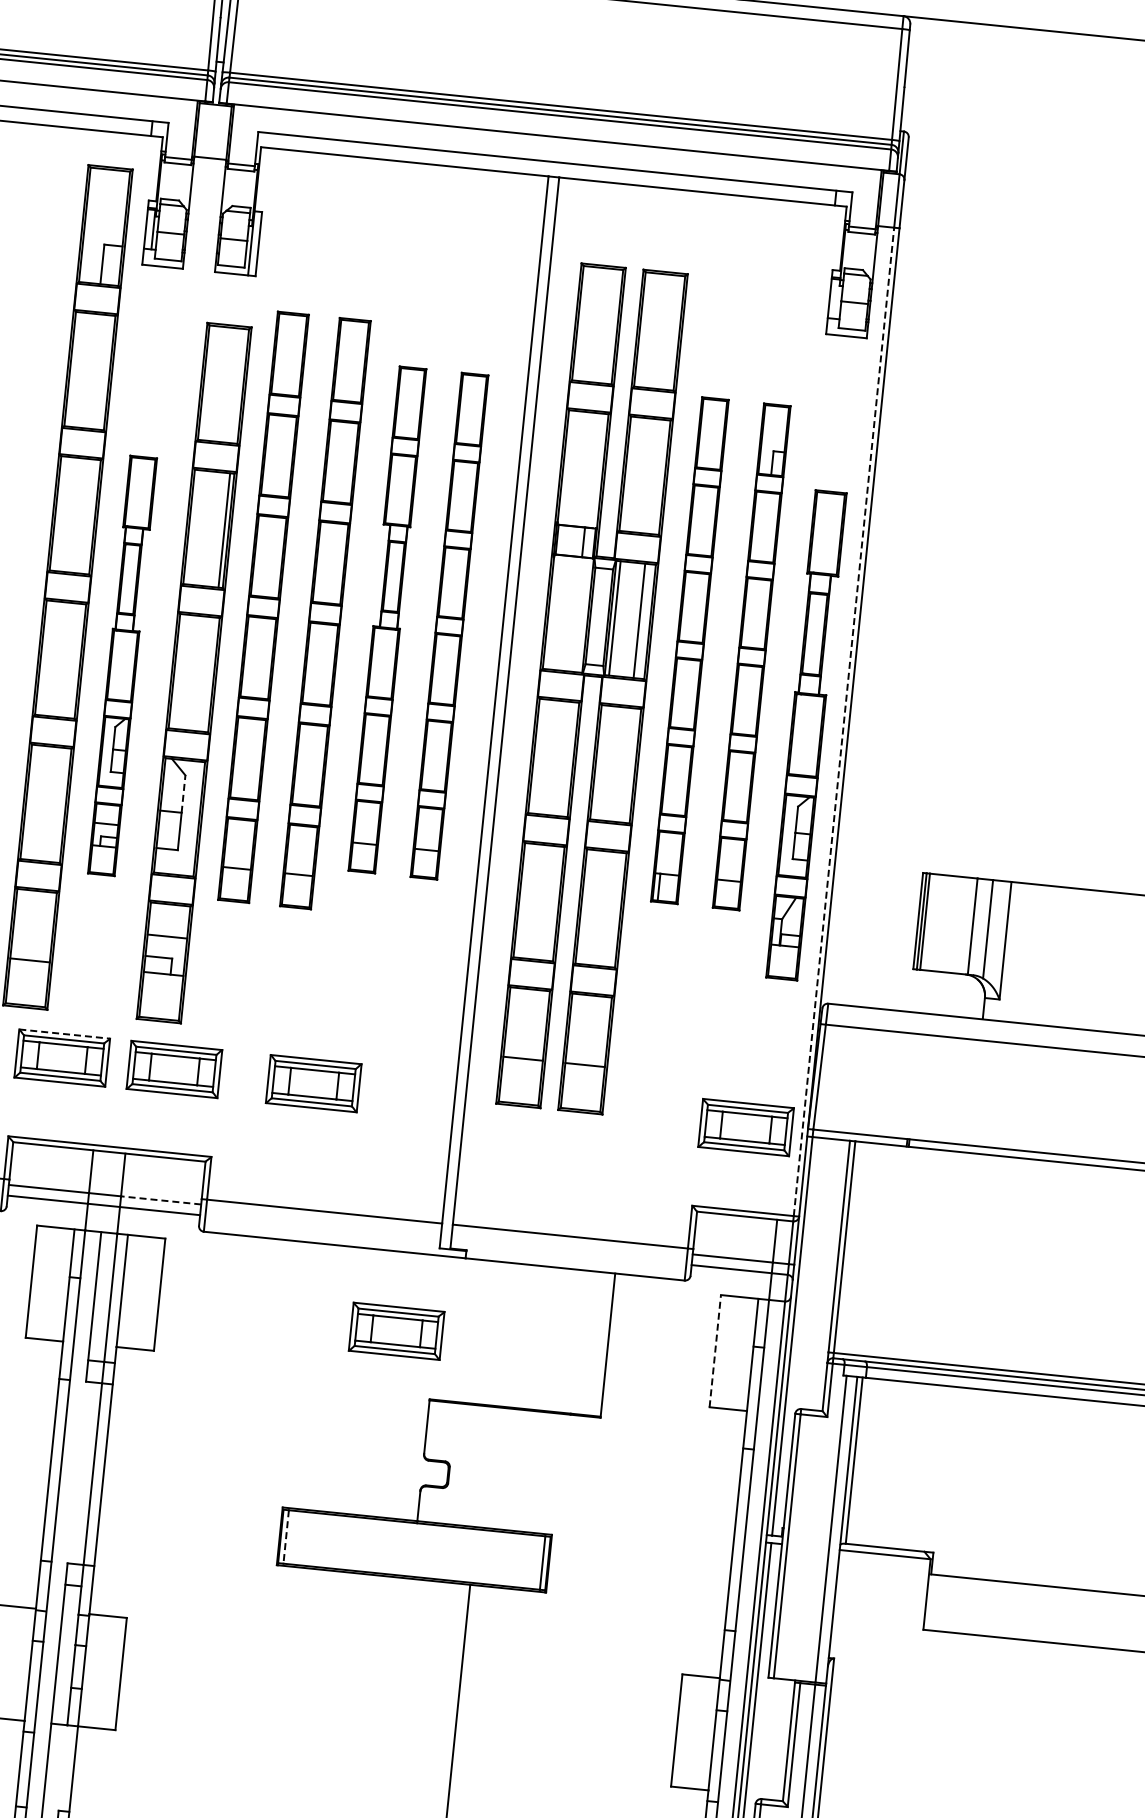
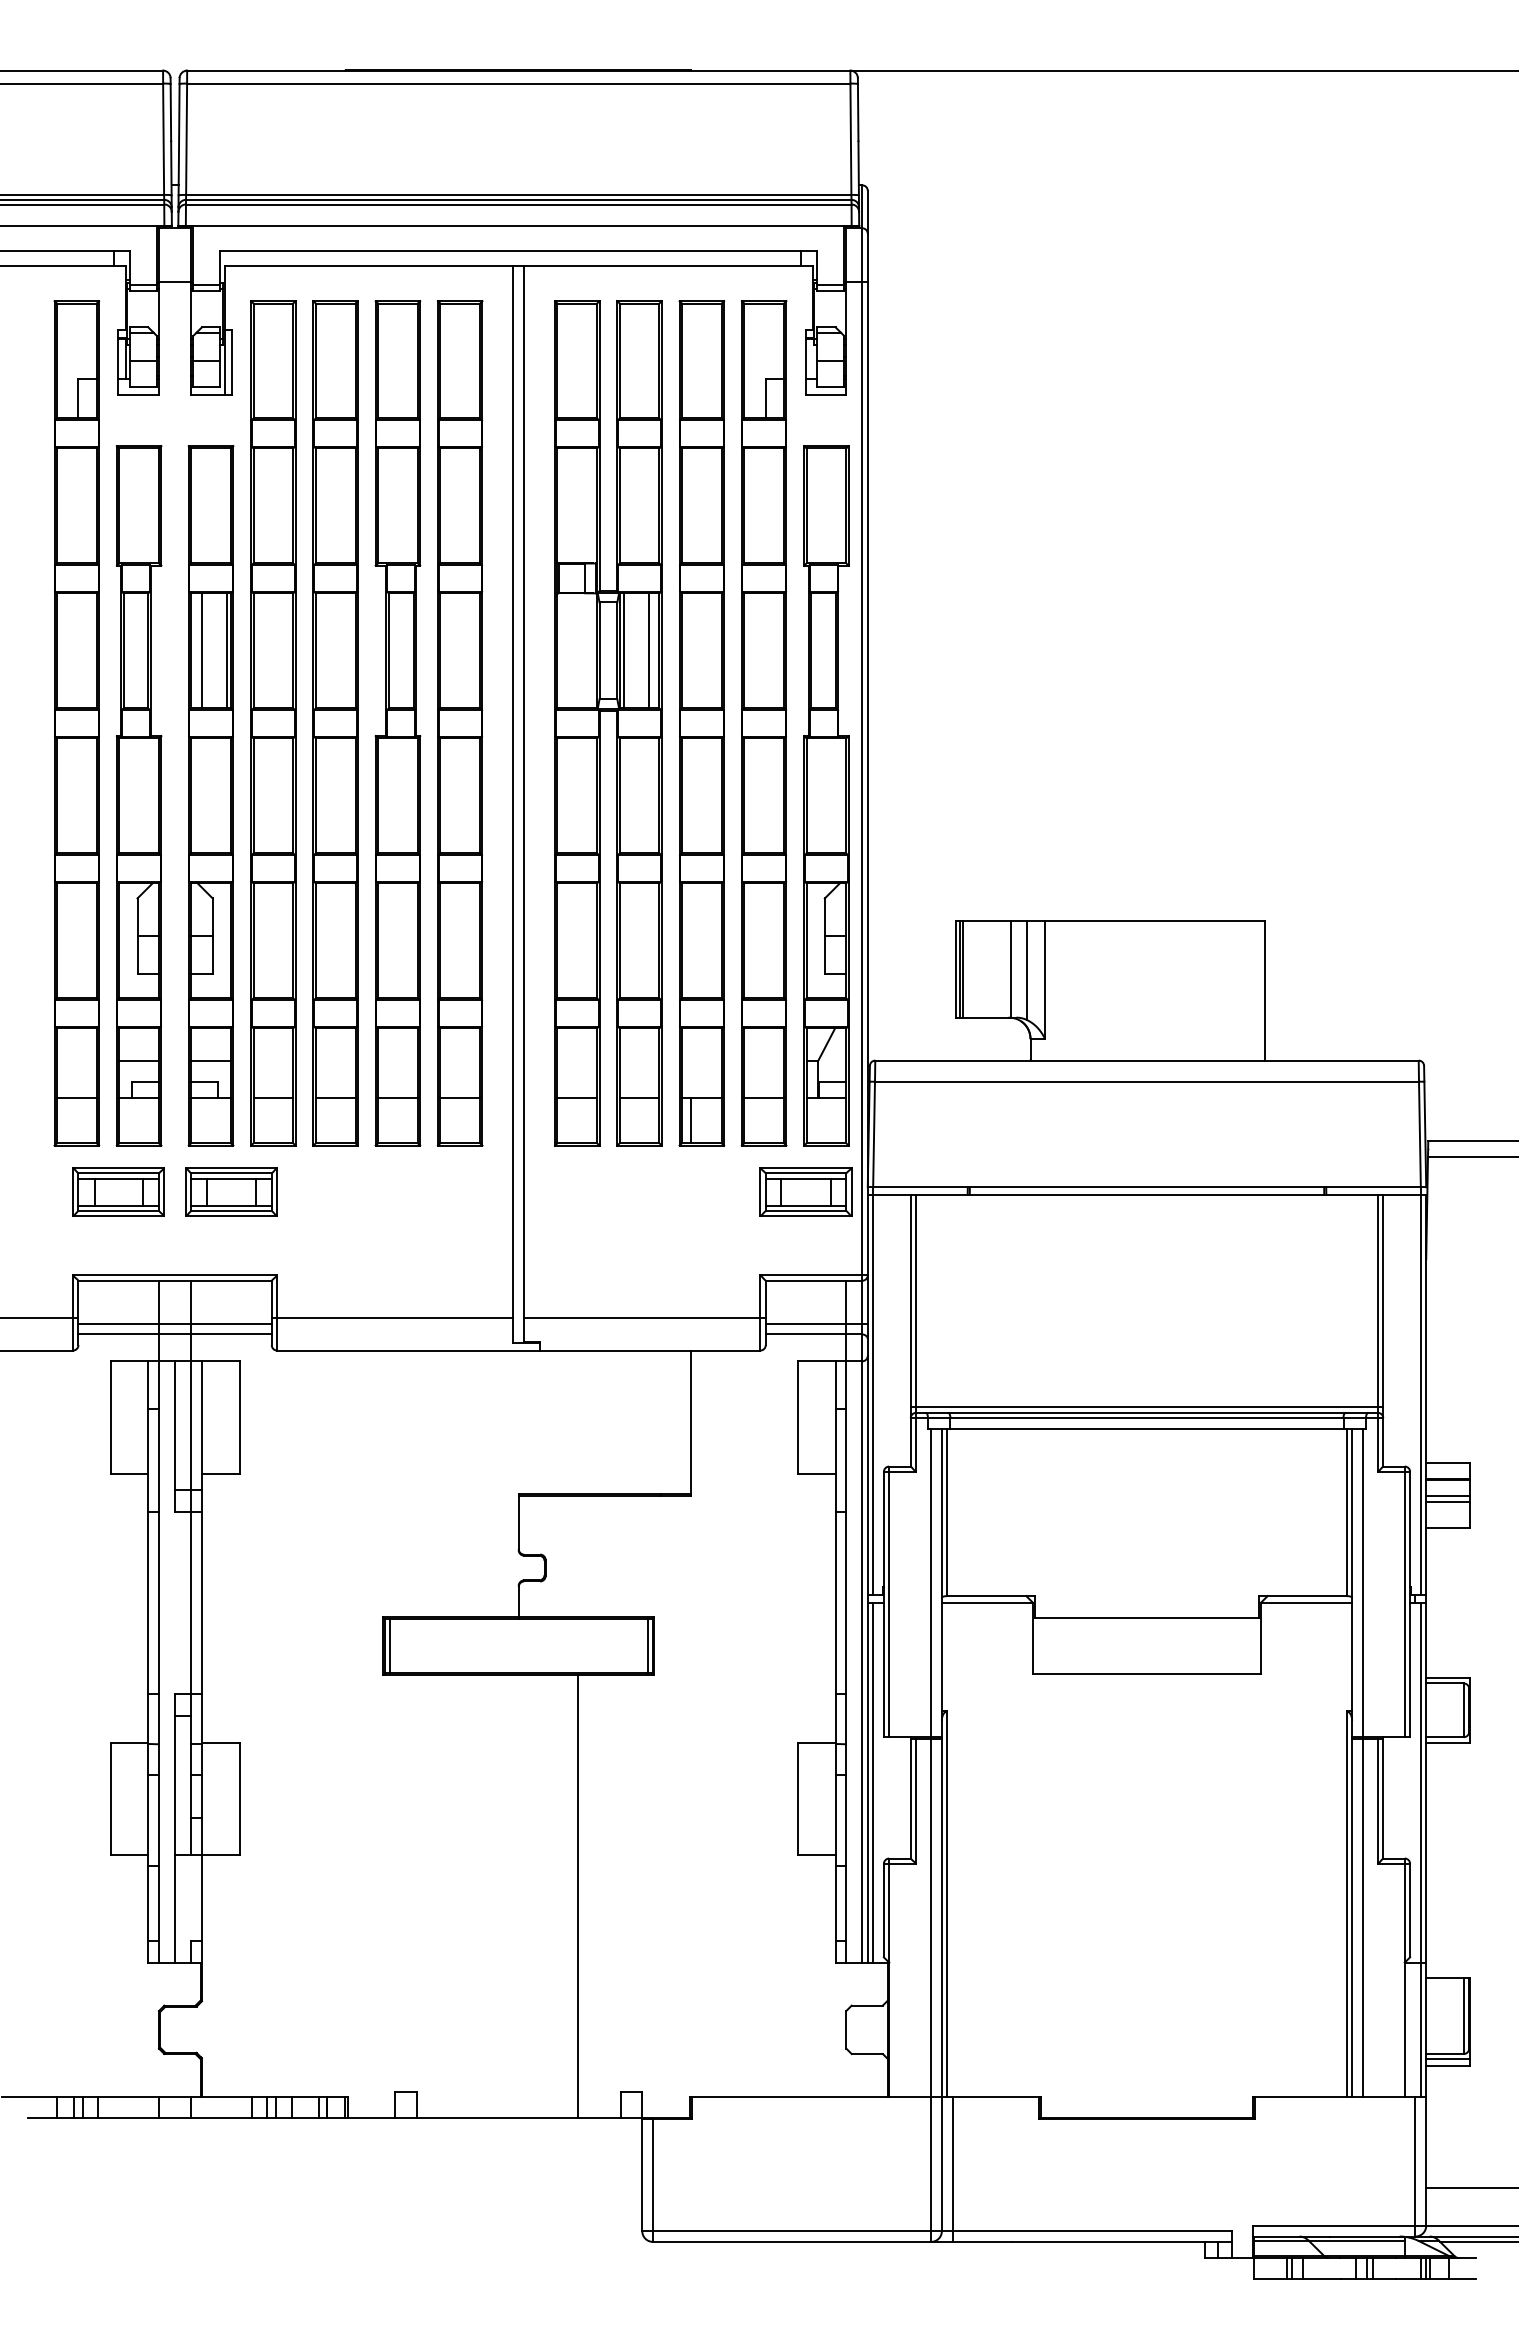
line: (199, 527) -> (201, 650), added
part: (263, 607) -> (273, 723), size x1.43
part: (325, 613) -> (335, 723), size x1.43
part: (386, 619) -> (397, 723), size x1.67
part: (449, 626) -> (460, 723), size x1.67
part: (689, 650) -> (701, 723), size x1.67
part: (751, 656) -> (763, 723), size x1.67
part: (122, 665) -> (138, 795), size x1.67
part: (584, 688) -> (600, 723), moved
line: (844, 721) -> (862, 778), dashed -> solid
part: (806, 734) -> (826, 795), size x1.43
line: (183, 794) -> (212, 917), dashed -> solid
line: (64, 1034) -> (118, 1168), dashed -> solid
part: (313, 1083) -> (371, 1191), removed
line: (161, 1200) -> (231, 1323), dashed -> solid
part: (396, 1330) -> (478, 1429), removed
line: (714, 1350) -> (797, 1417), dashed -> solid
line: (285, 1536) -> (389, 1645), dashed -> solid

